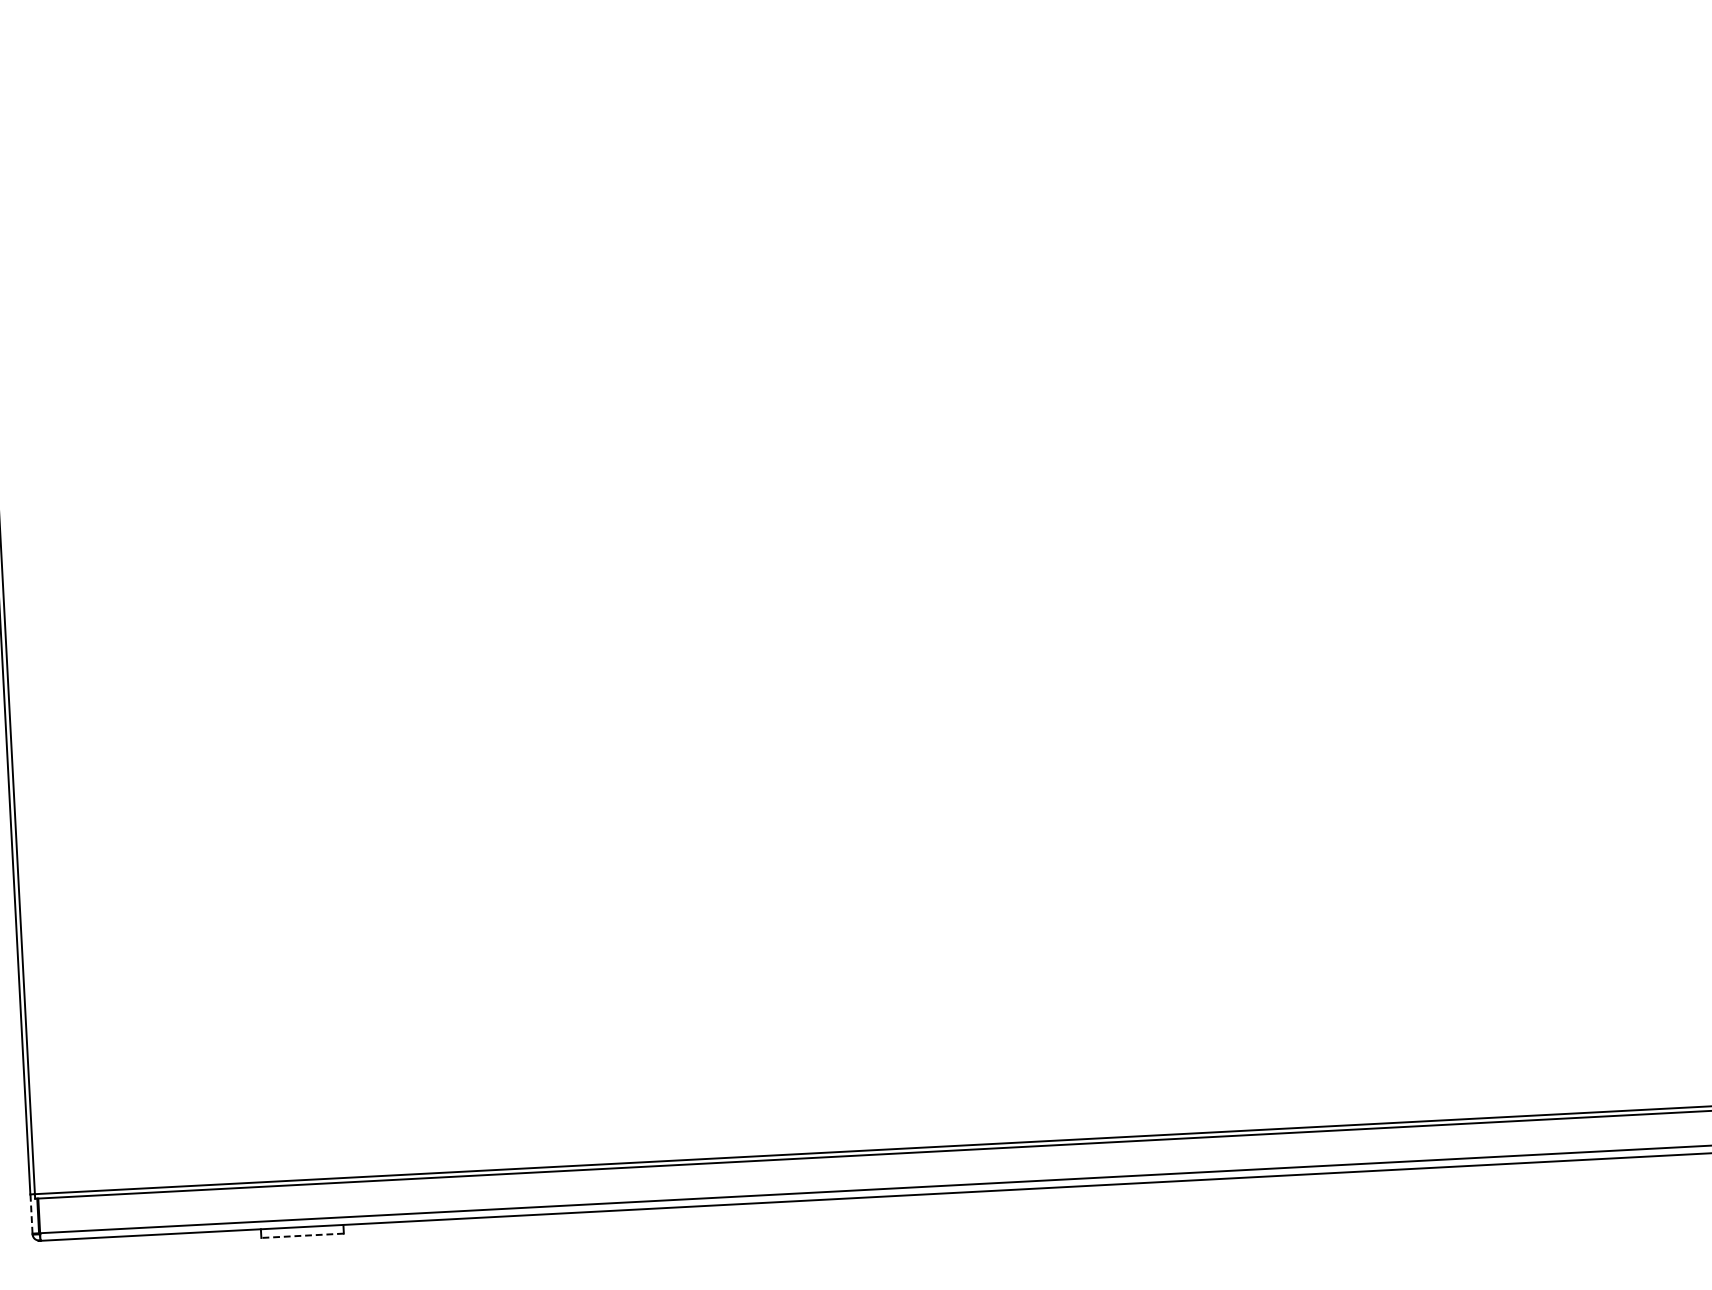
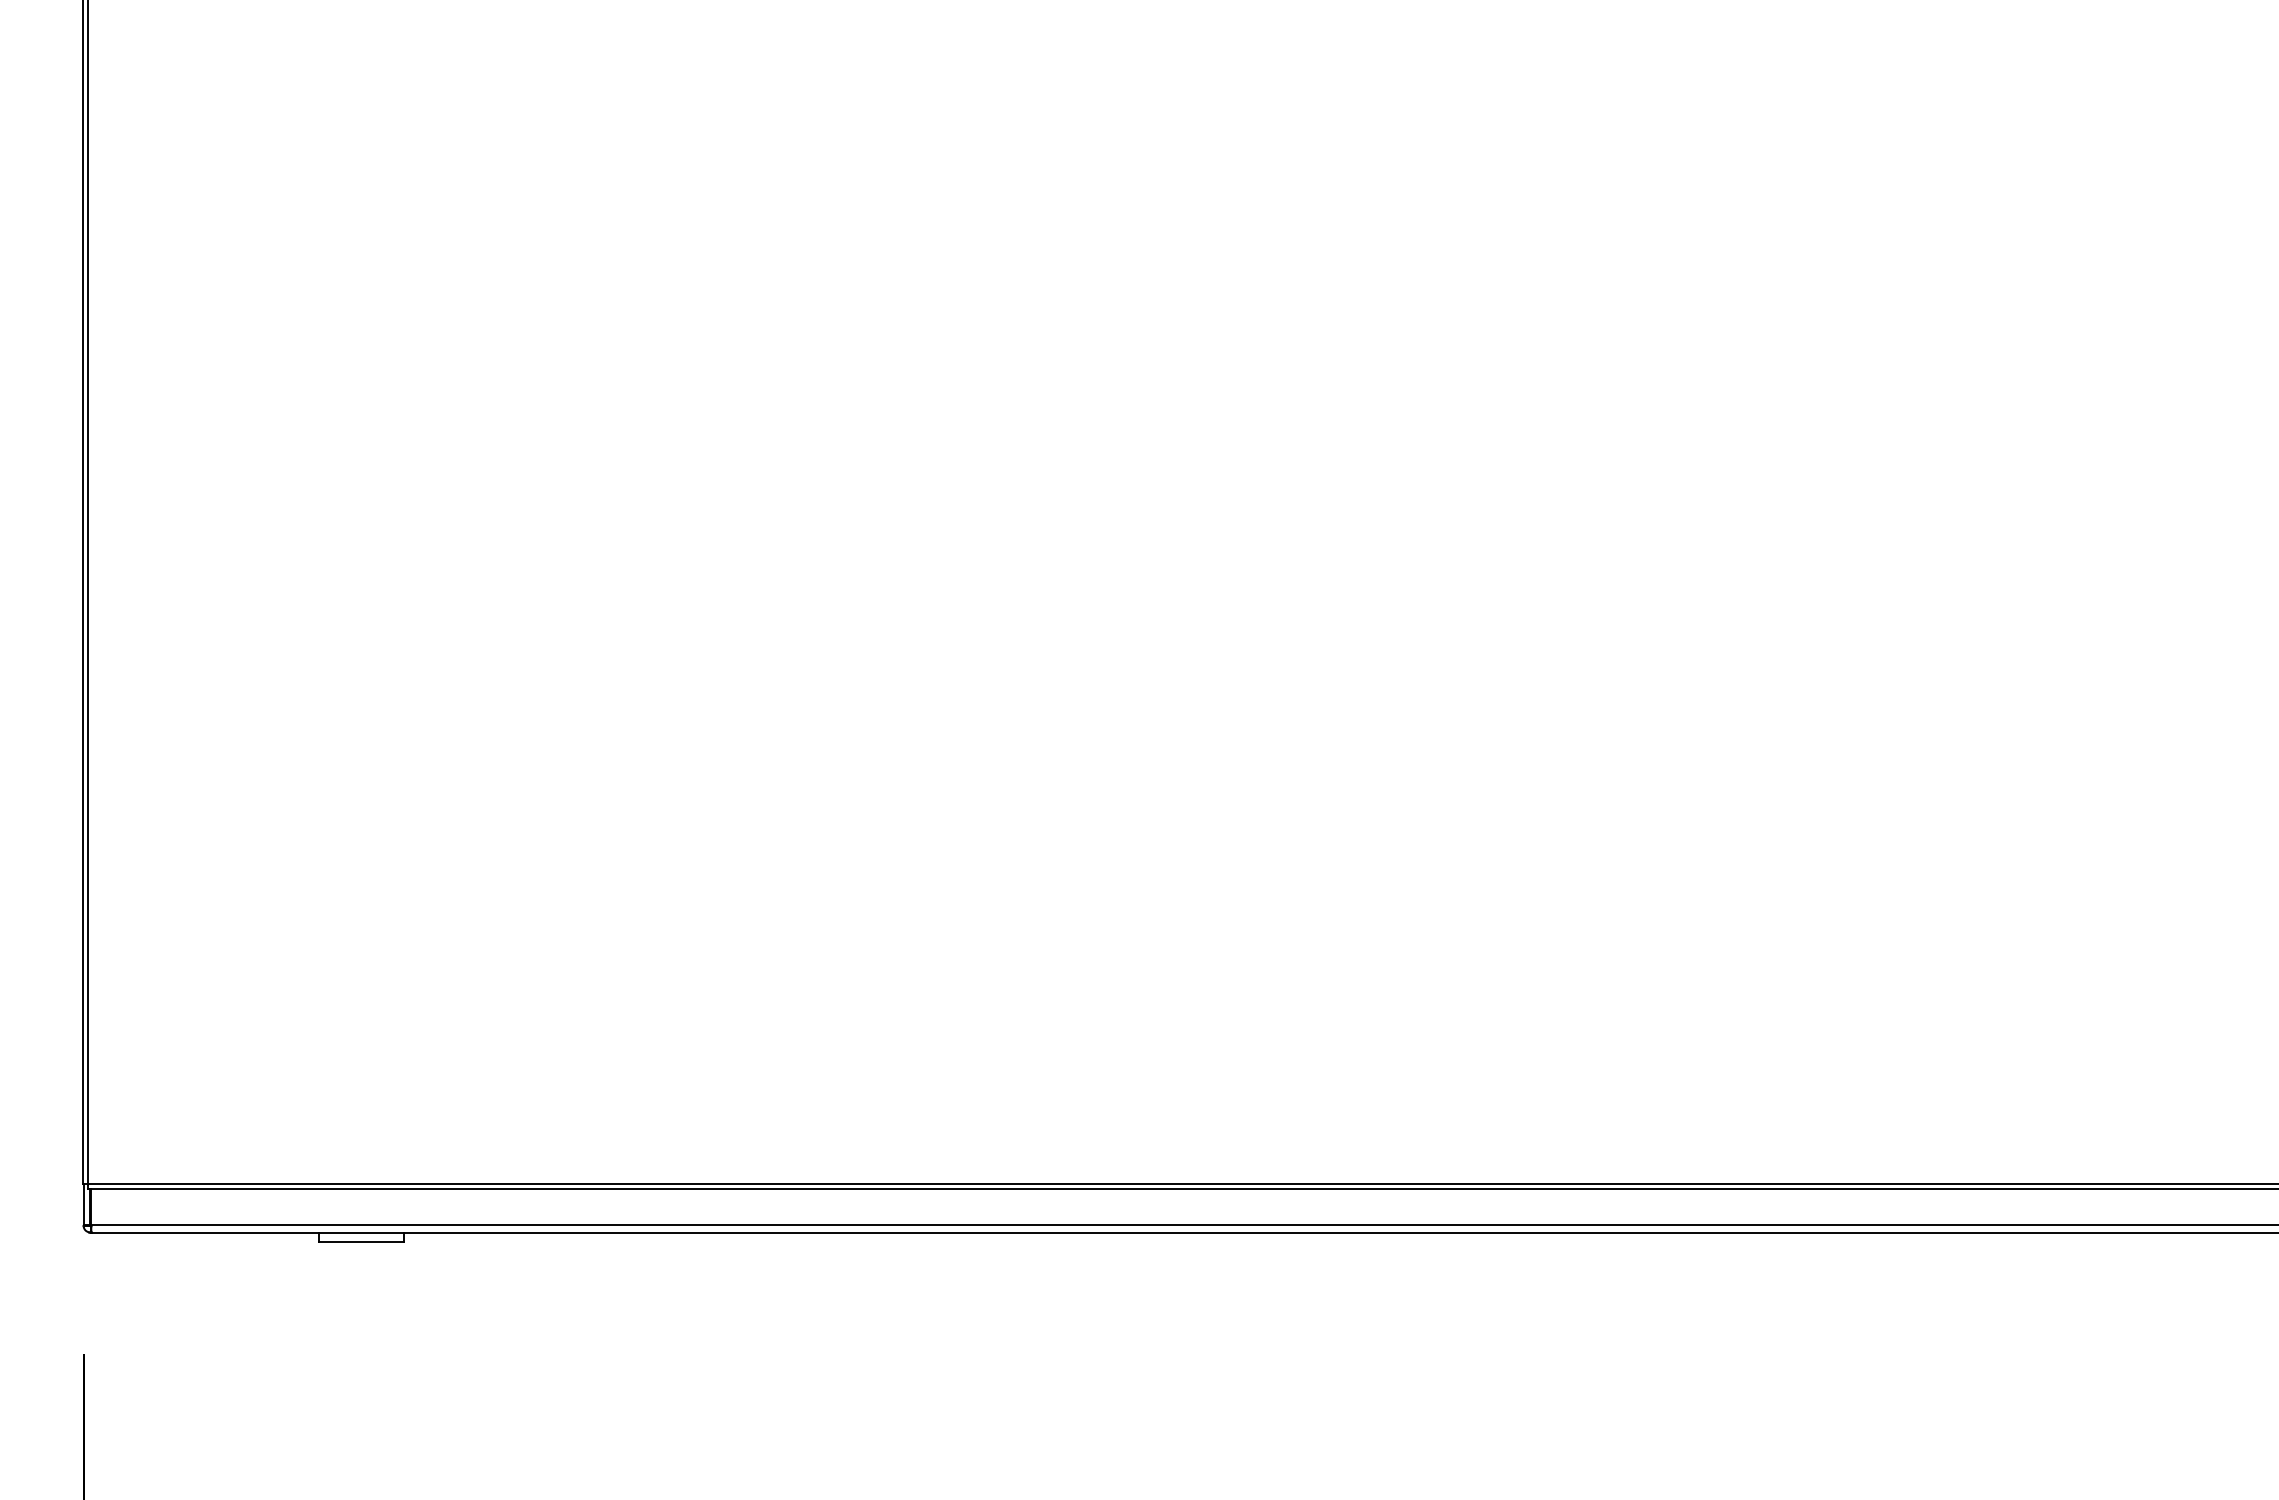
line: (31, 1213) -> (83, 1204), dashed -> solid
line: (302, 1235) -> (361, 1241), dashed -> solid

